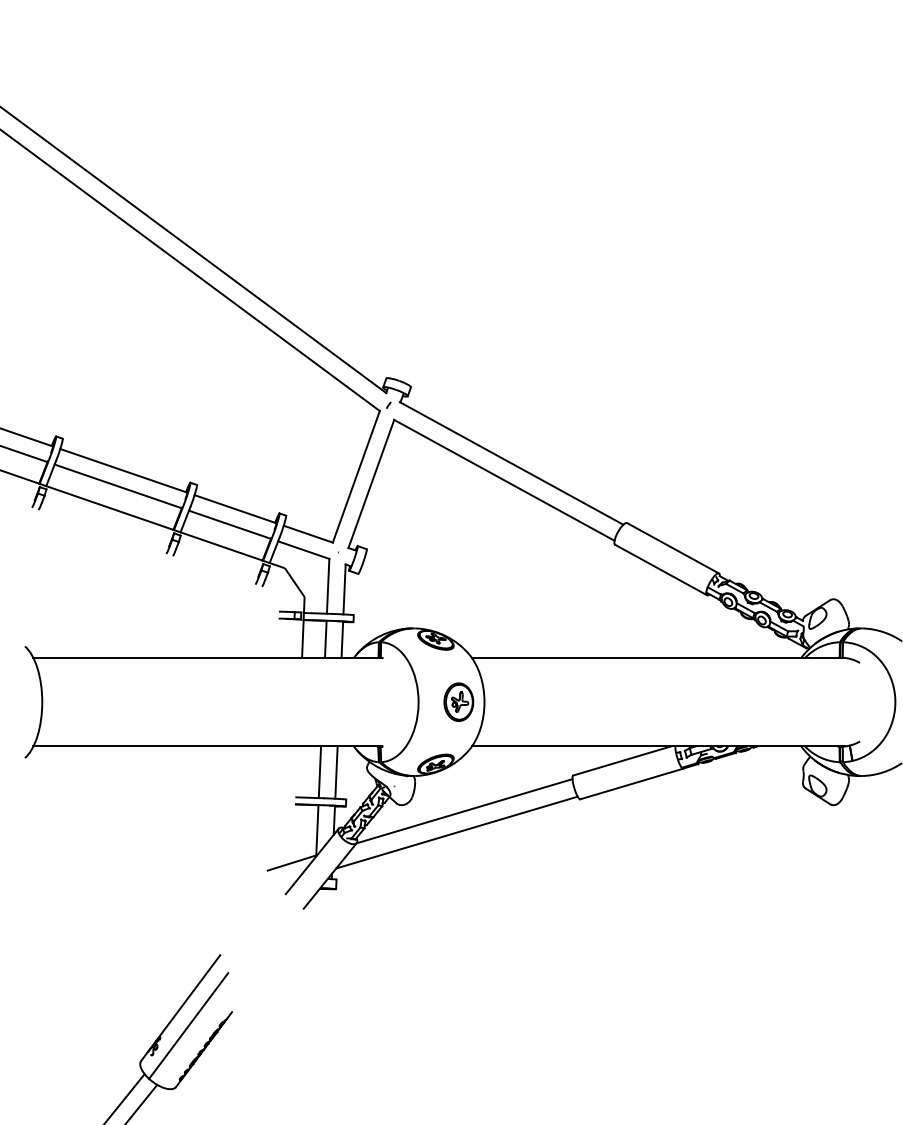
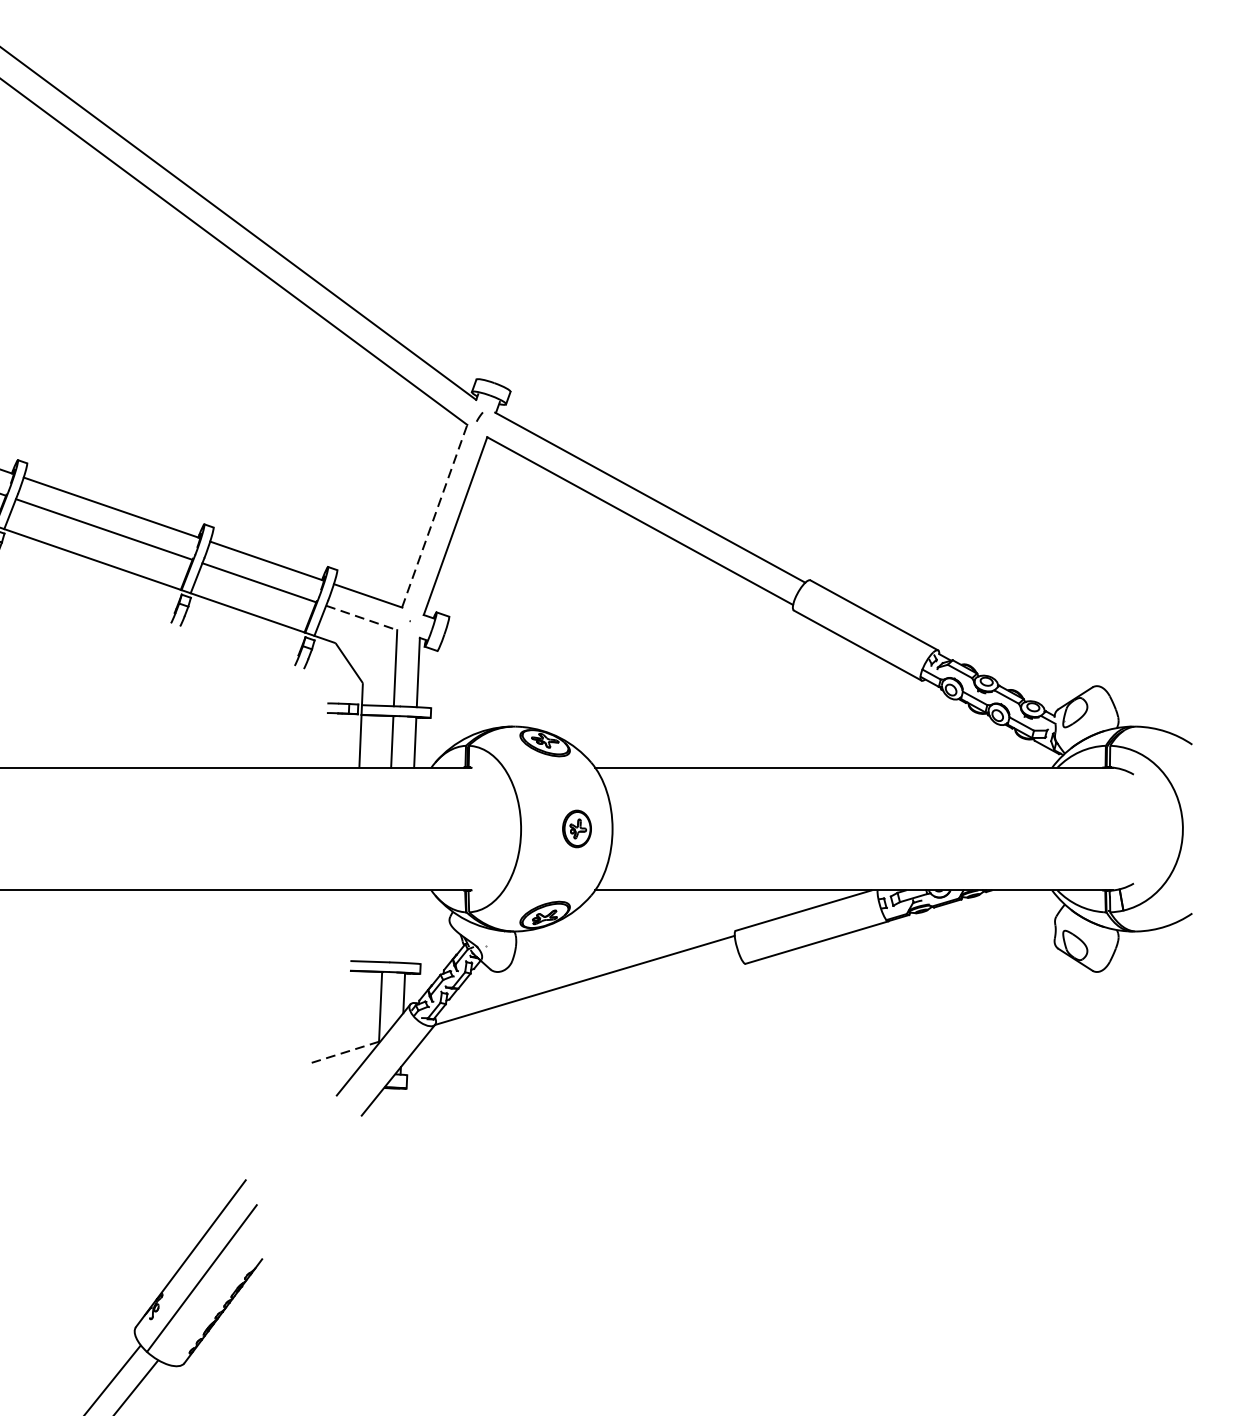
line: (356, 476) -> (434, 515), solid -> dashed
line: (304, 550) -> (362, 618), solid -> dashed
part: (458, 701) -> (576, 828), size x0.7
line: (319, 772) -> (383, 926), removed
line: (336, 772) -> (407, 926), removed
line: (456, 832) -> (573, 1009), removed
line: (291, 863) -> (344, 1052), solid -> dashed

